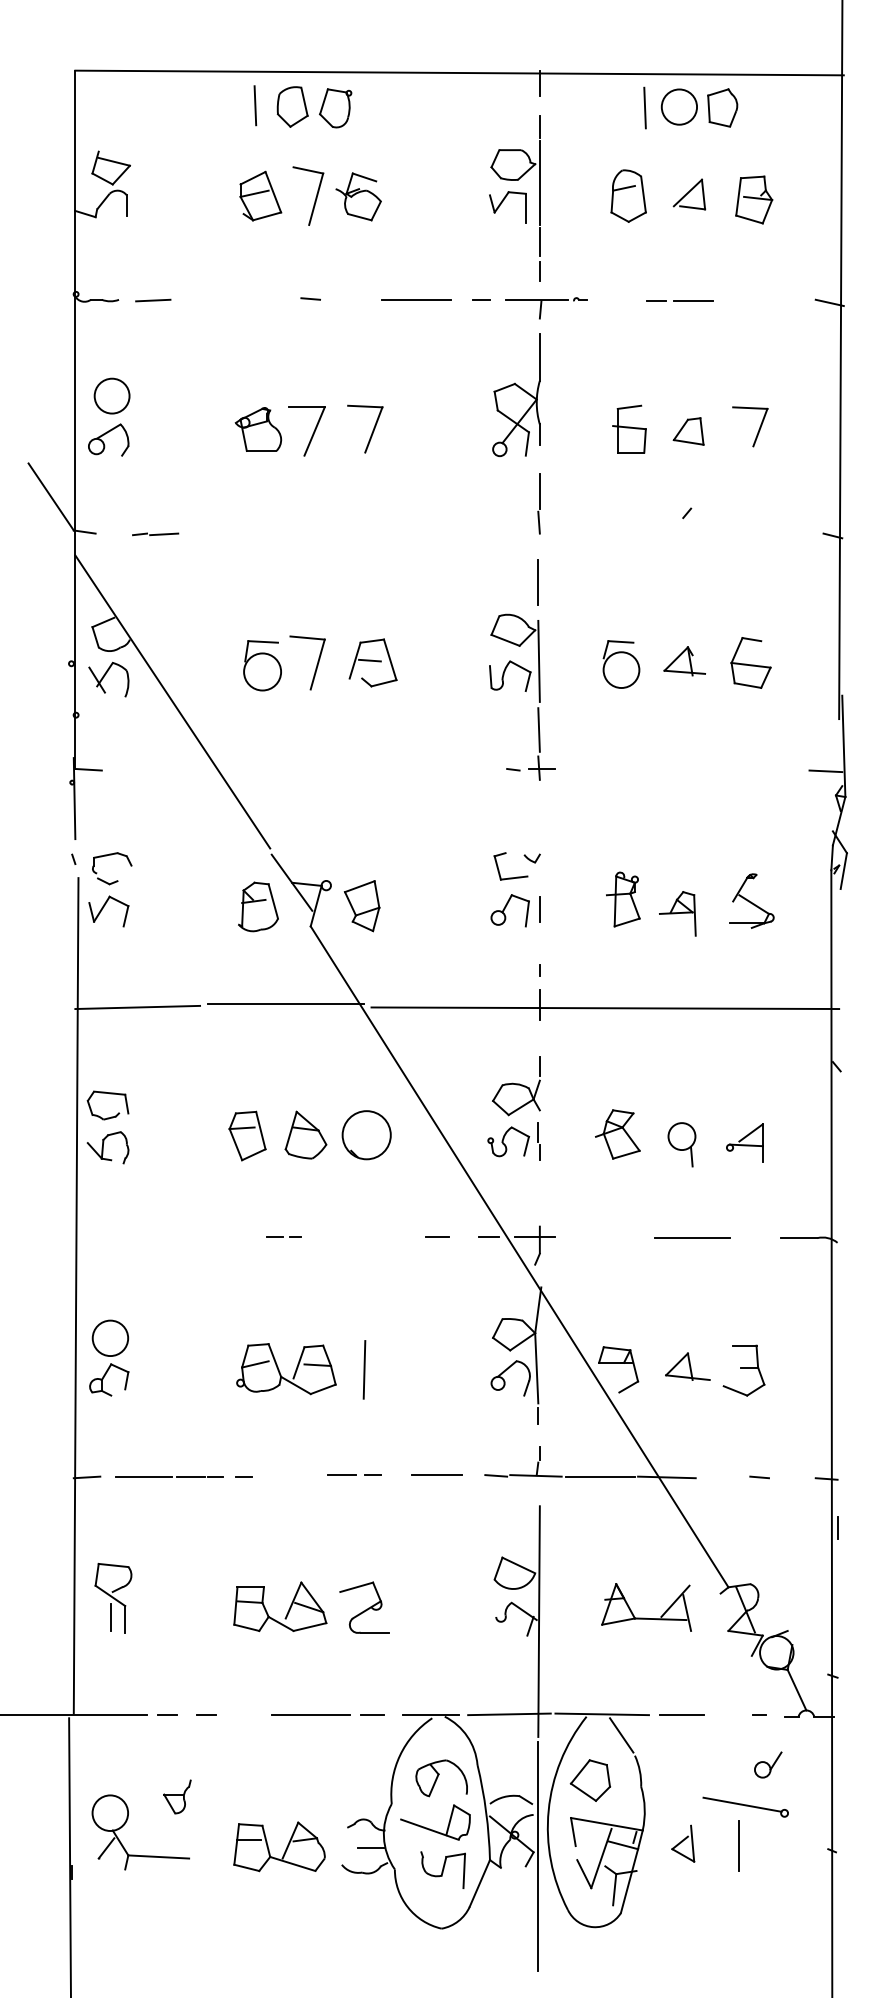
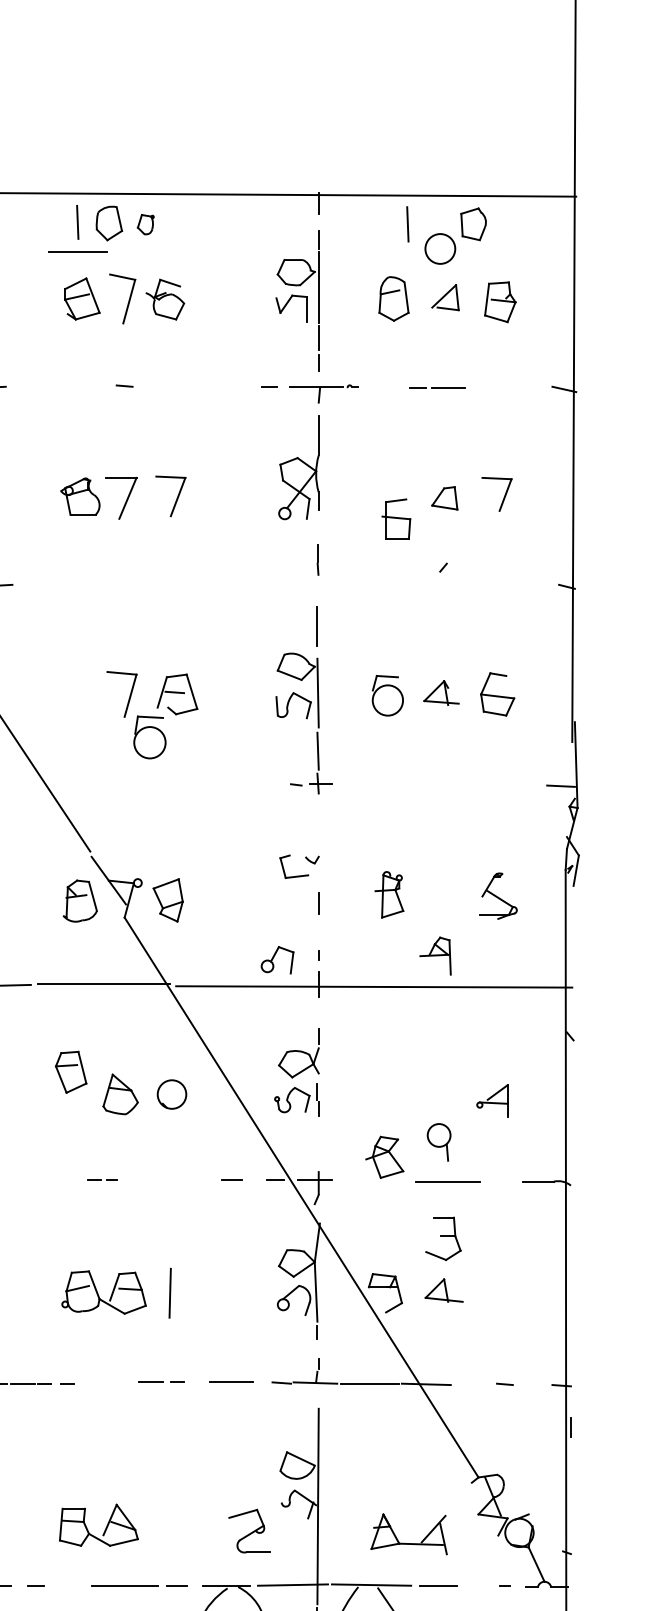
circle: (678, 106) -> (439, 248), moved
part: (335, 108) -> (145, 224), size x0.6
line: (416, 299) -> (77, 251), moved
part: (629, 428) -> (396, 518), moved
part: (538, 503) -> (317, 559), size x0.6
part: (262, 665) -> (149, 737), moved
part: (509, 910) -> (276, 960), moved
part: (677, 913) -> (435, 955), moved
part: (617, 1134) -> (384, 1157), moved
part: (247, 1135) -> (71, 1071), moved
part: (366, 1135) -> (171, 1094), size x0.7
part: (681, 1144) -> (438, 1142), moved
part: (743, 1370) -> (442, 1238), moved
part: (364, 1607) -> (249, 1530), moved
part: (288, 1609) -> (105, 1527), moved
part: (645, 1617) -> (408, 1542), moved

